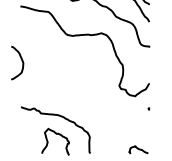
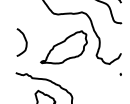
curve: (21, 61) -> (25, 41), moved
part: (79, 75) -> (63, 47), added

